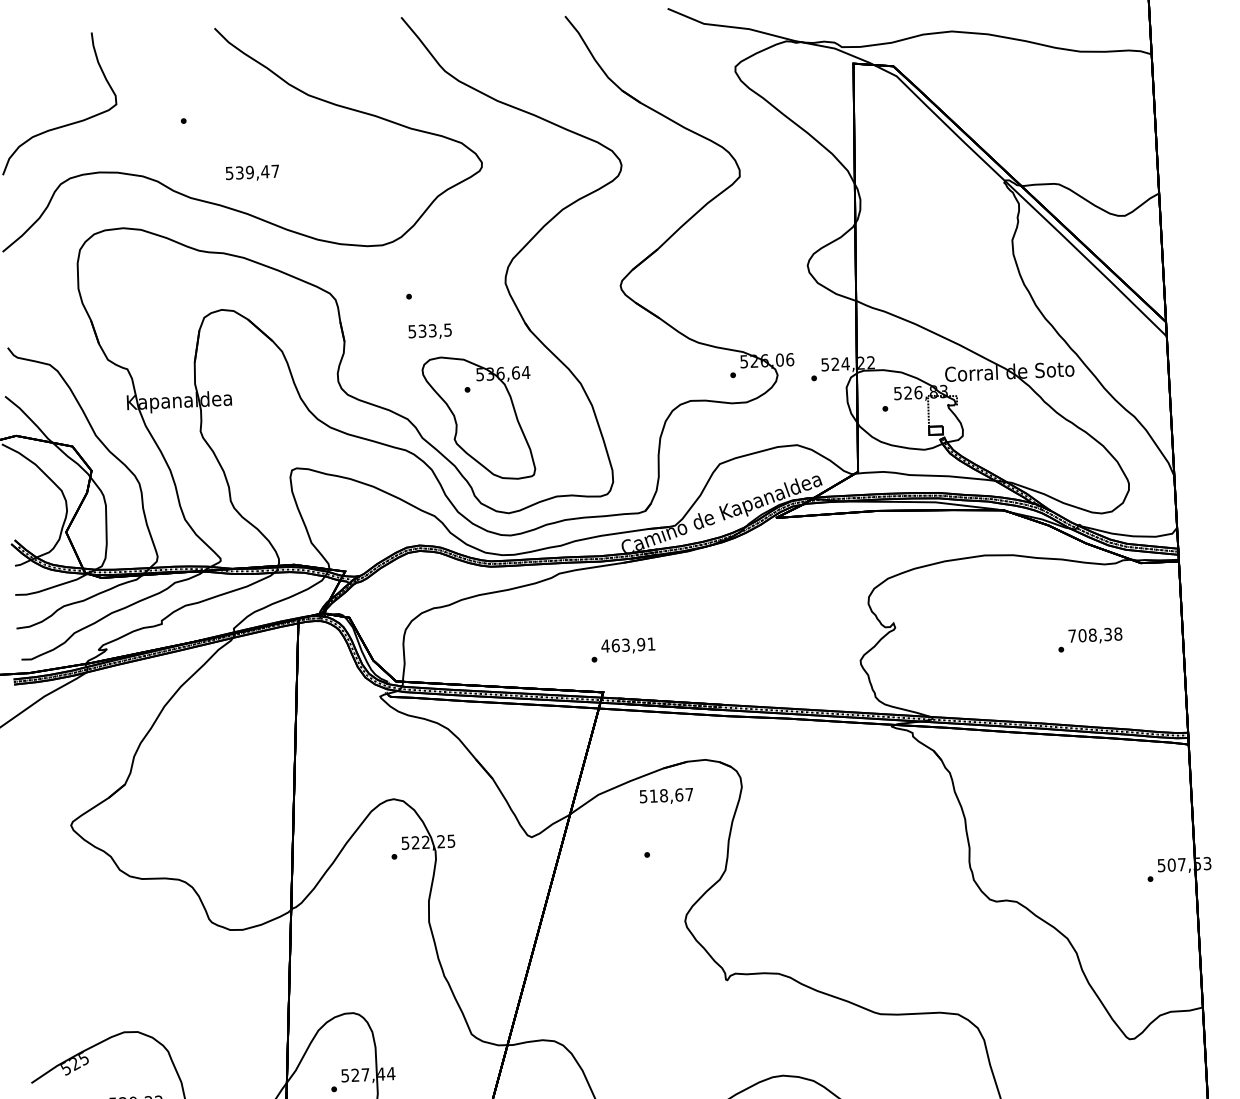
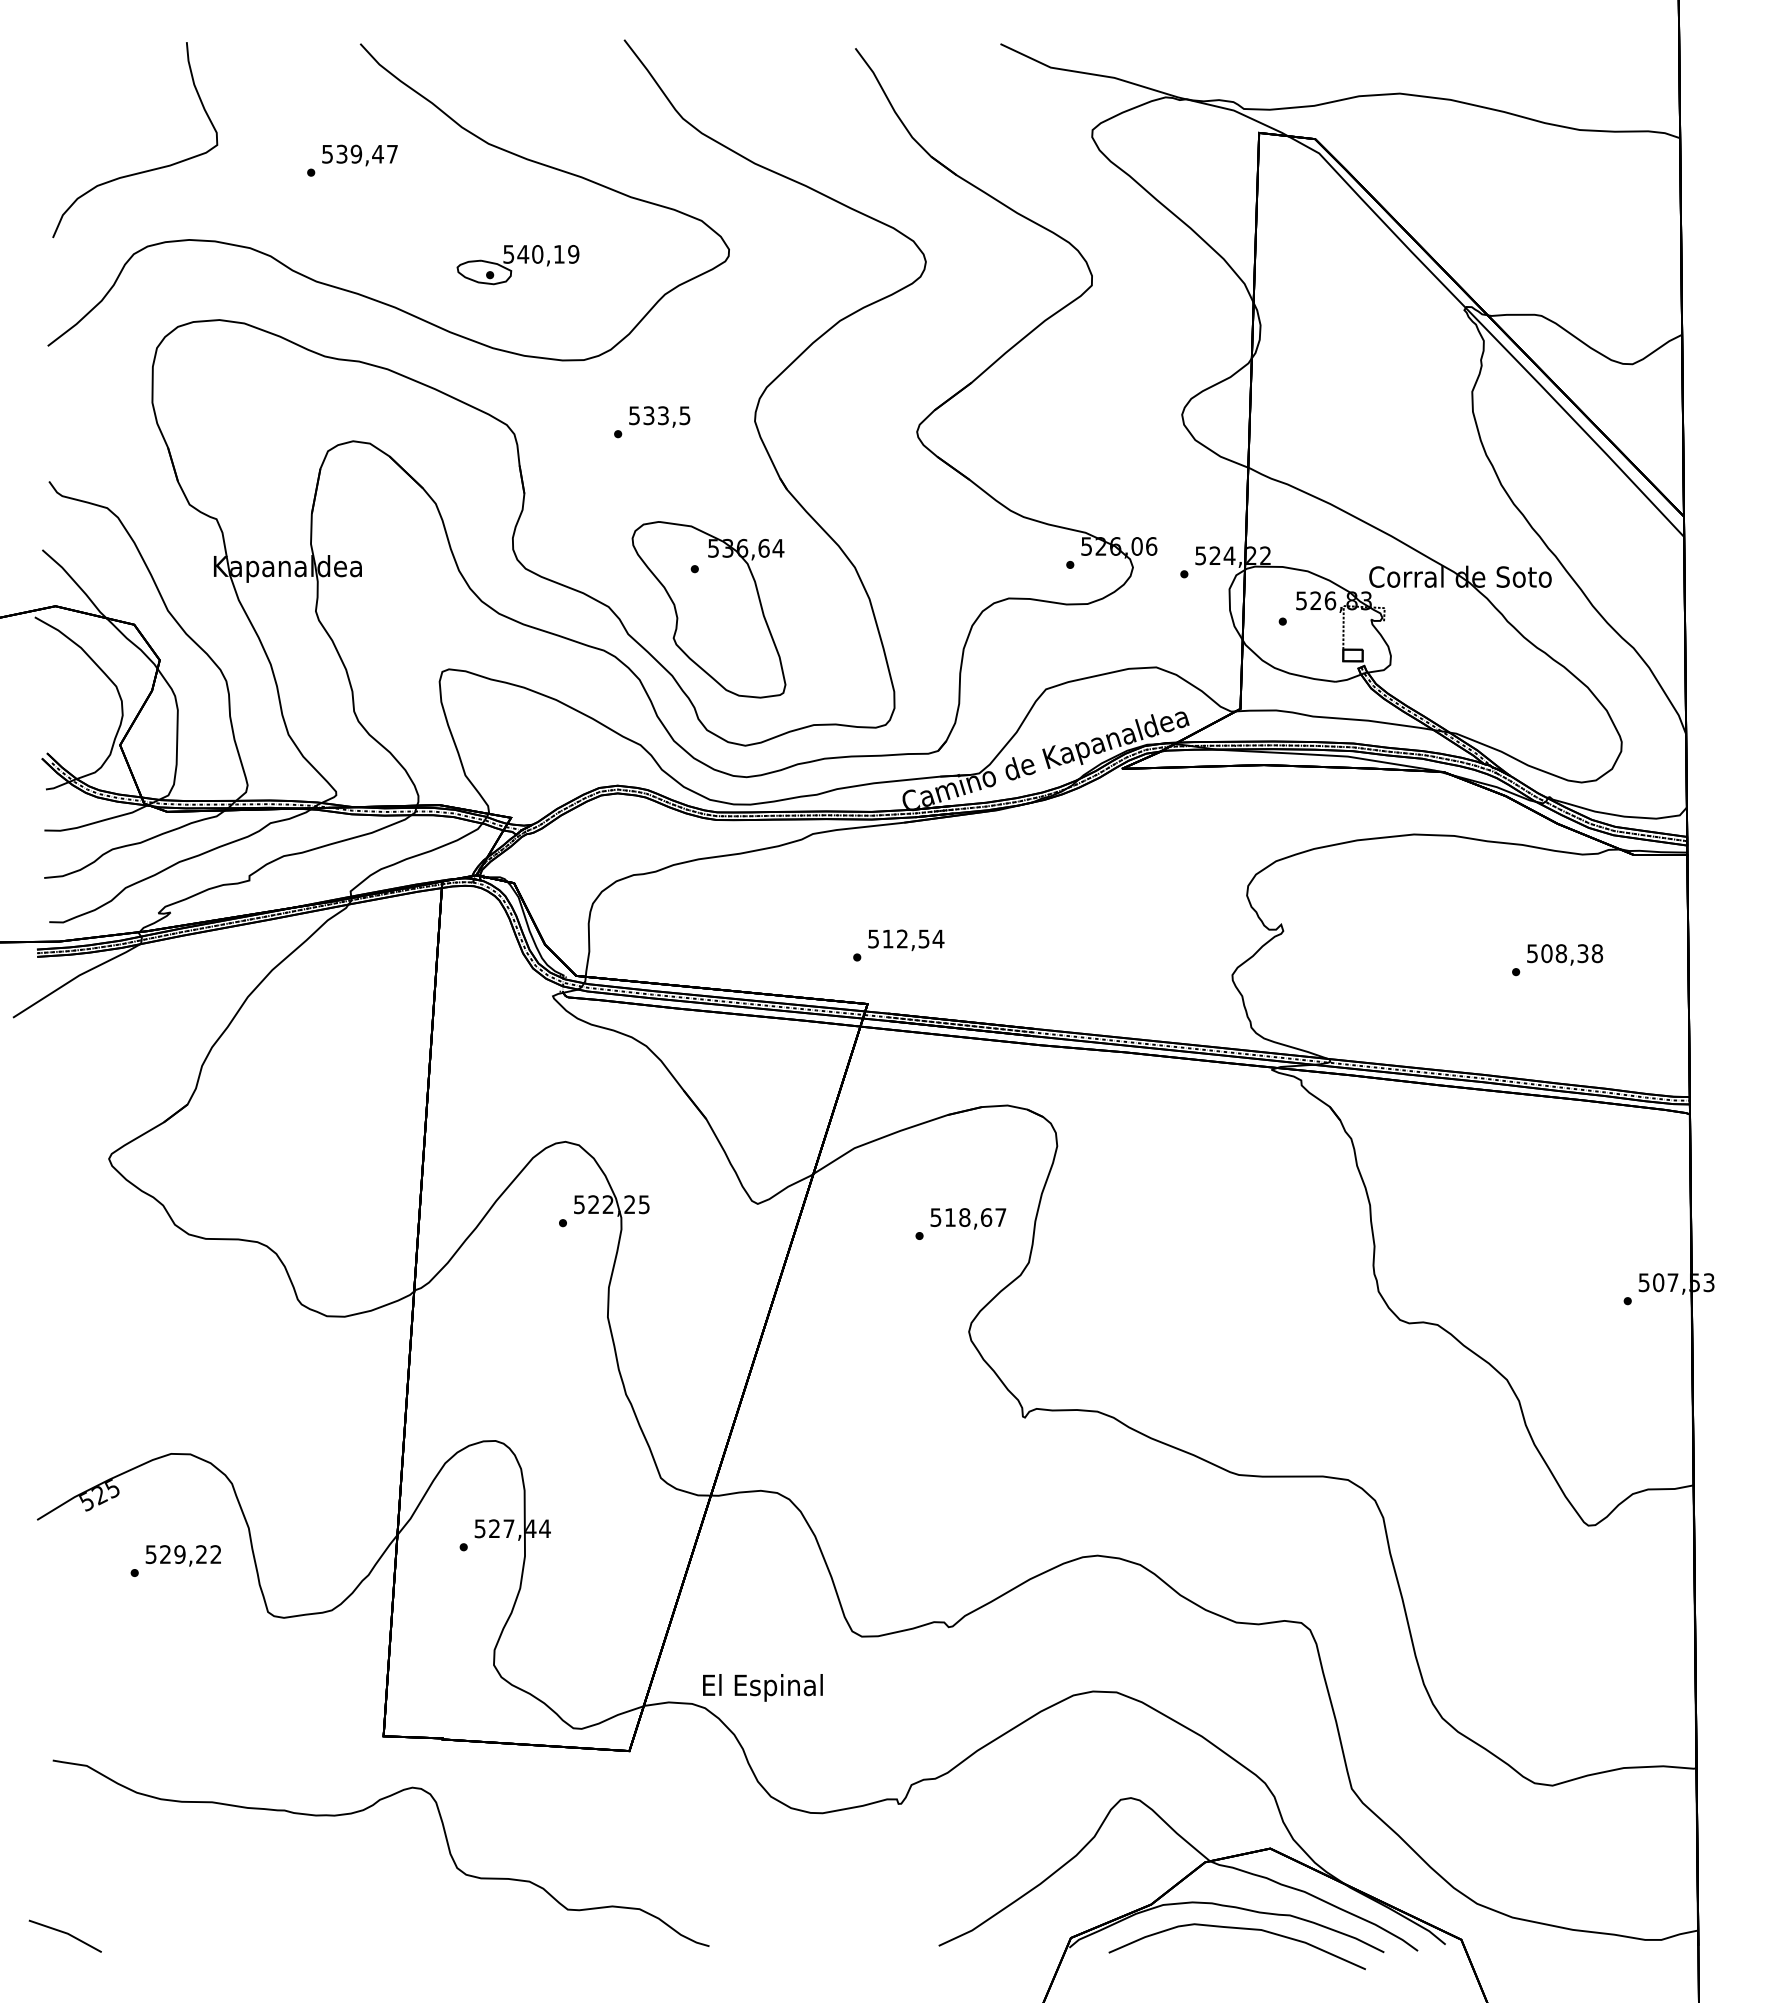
text: (252, 173) -> (359, 155), moved
part: (332, 180) -> (517, 265), added
text: (430, 331) -> (659, 416), moved
text: (1072, 636) -> (1532, 953), 708,38 -> 508,38
text: (628, 644) -> (905, 938), 463,91 -> 512,54
text: (666, 796) -> (968, 1218), moved

